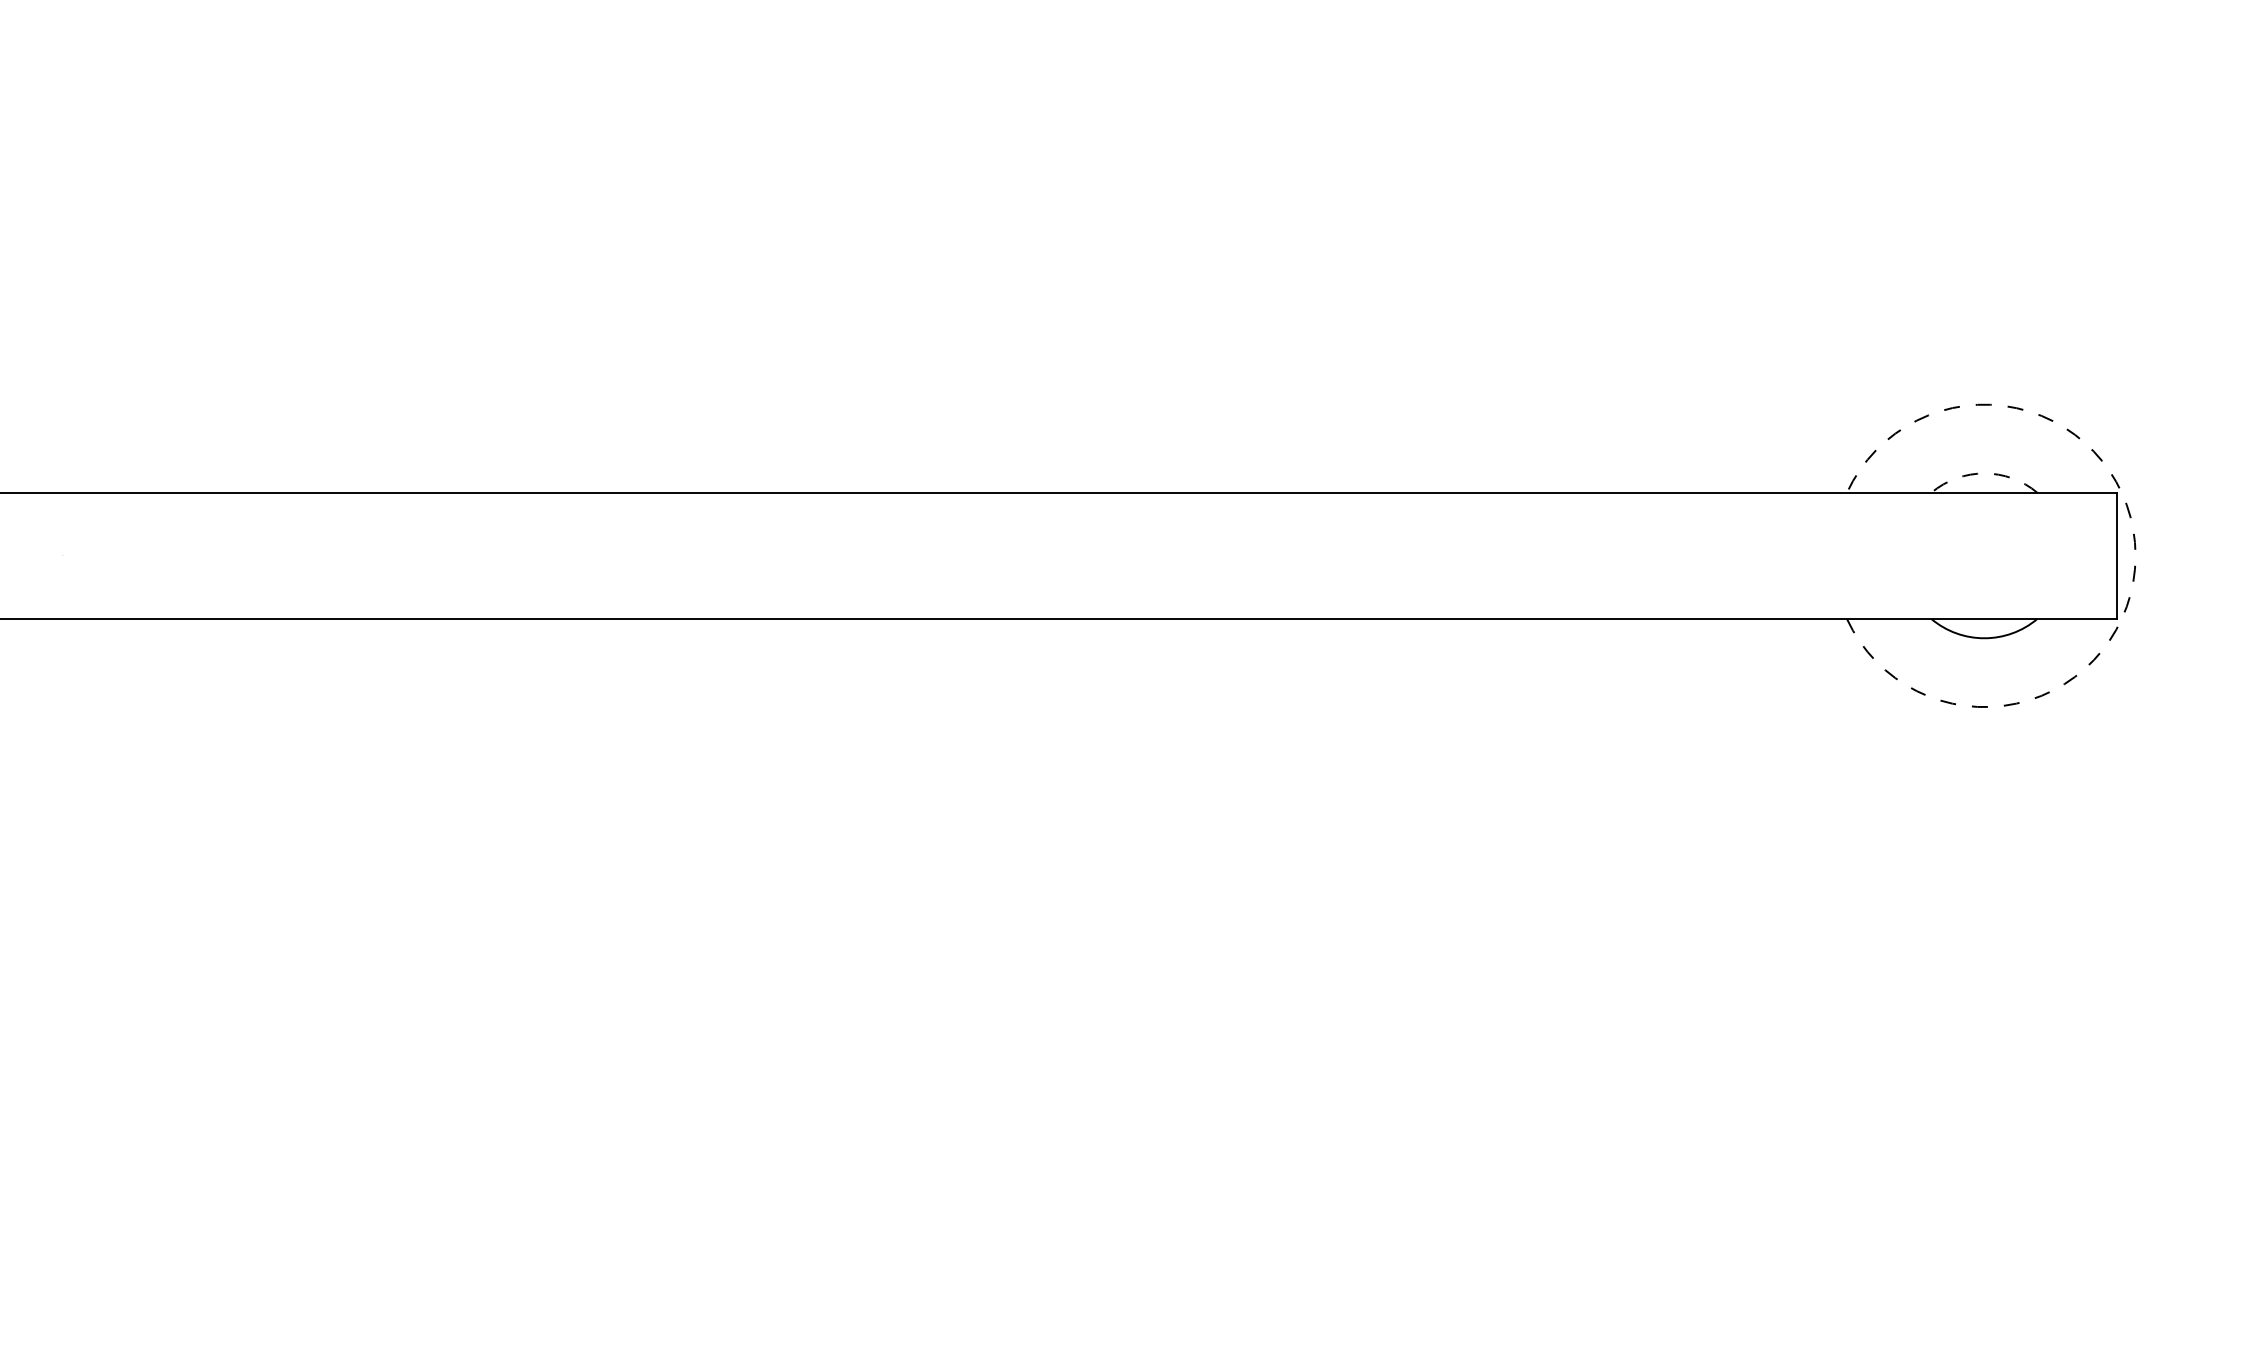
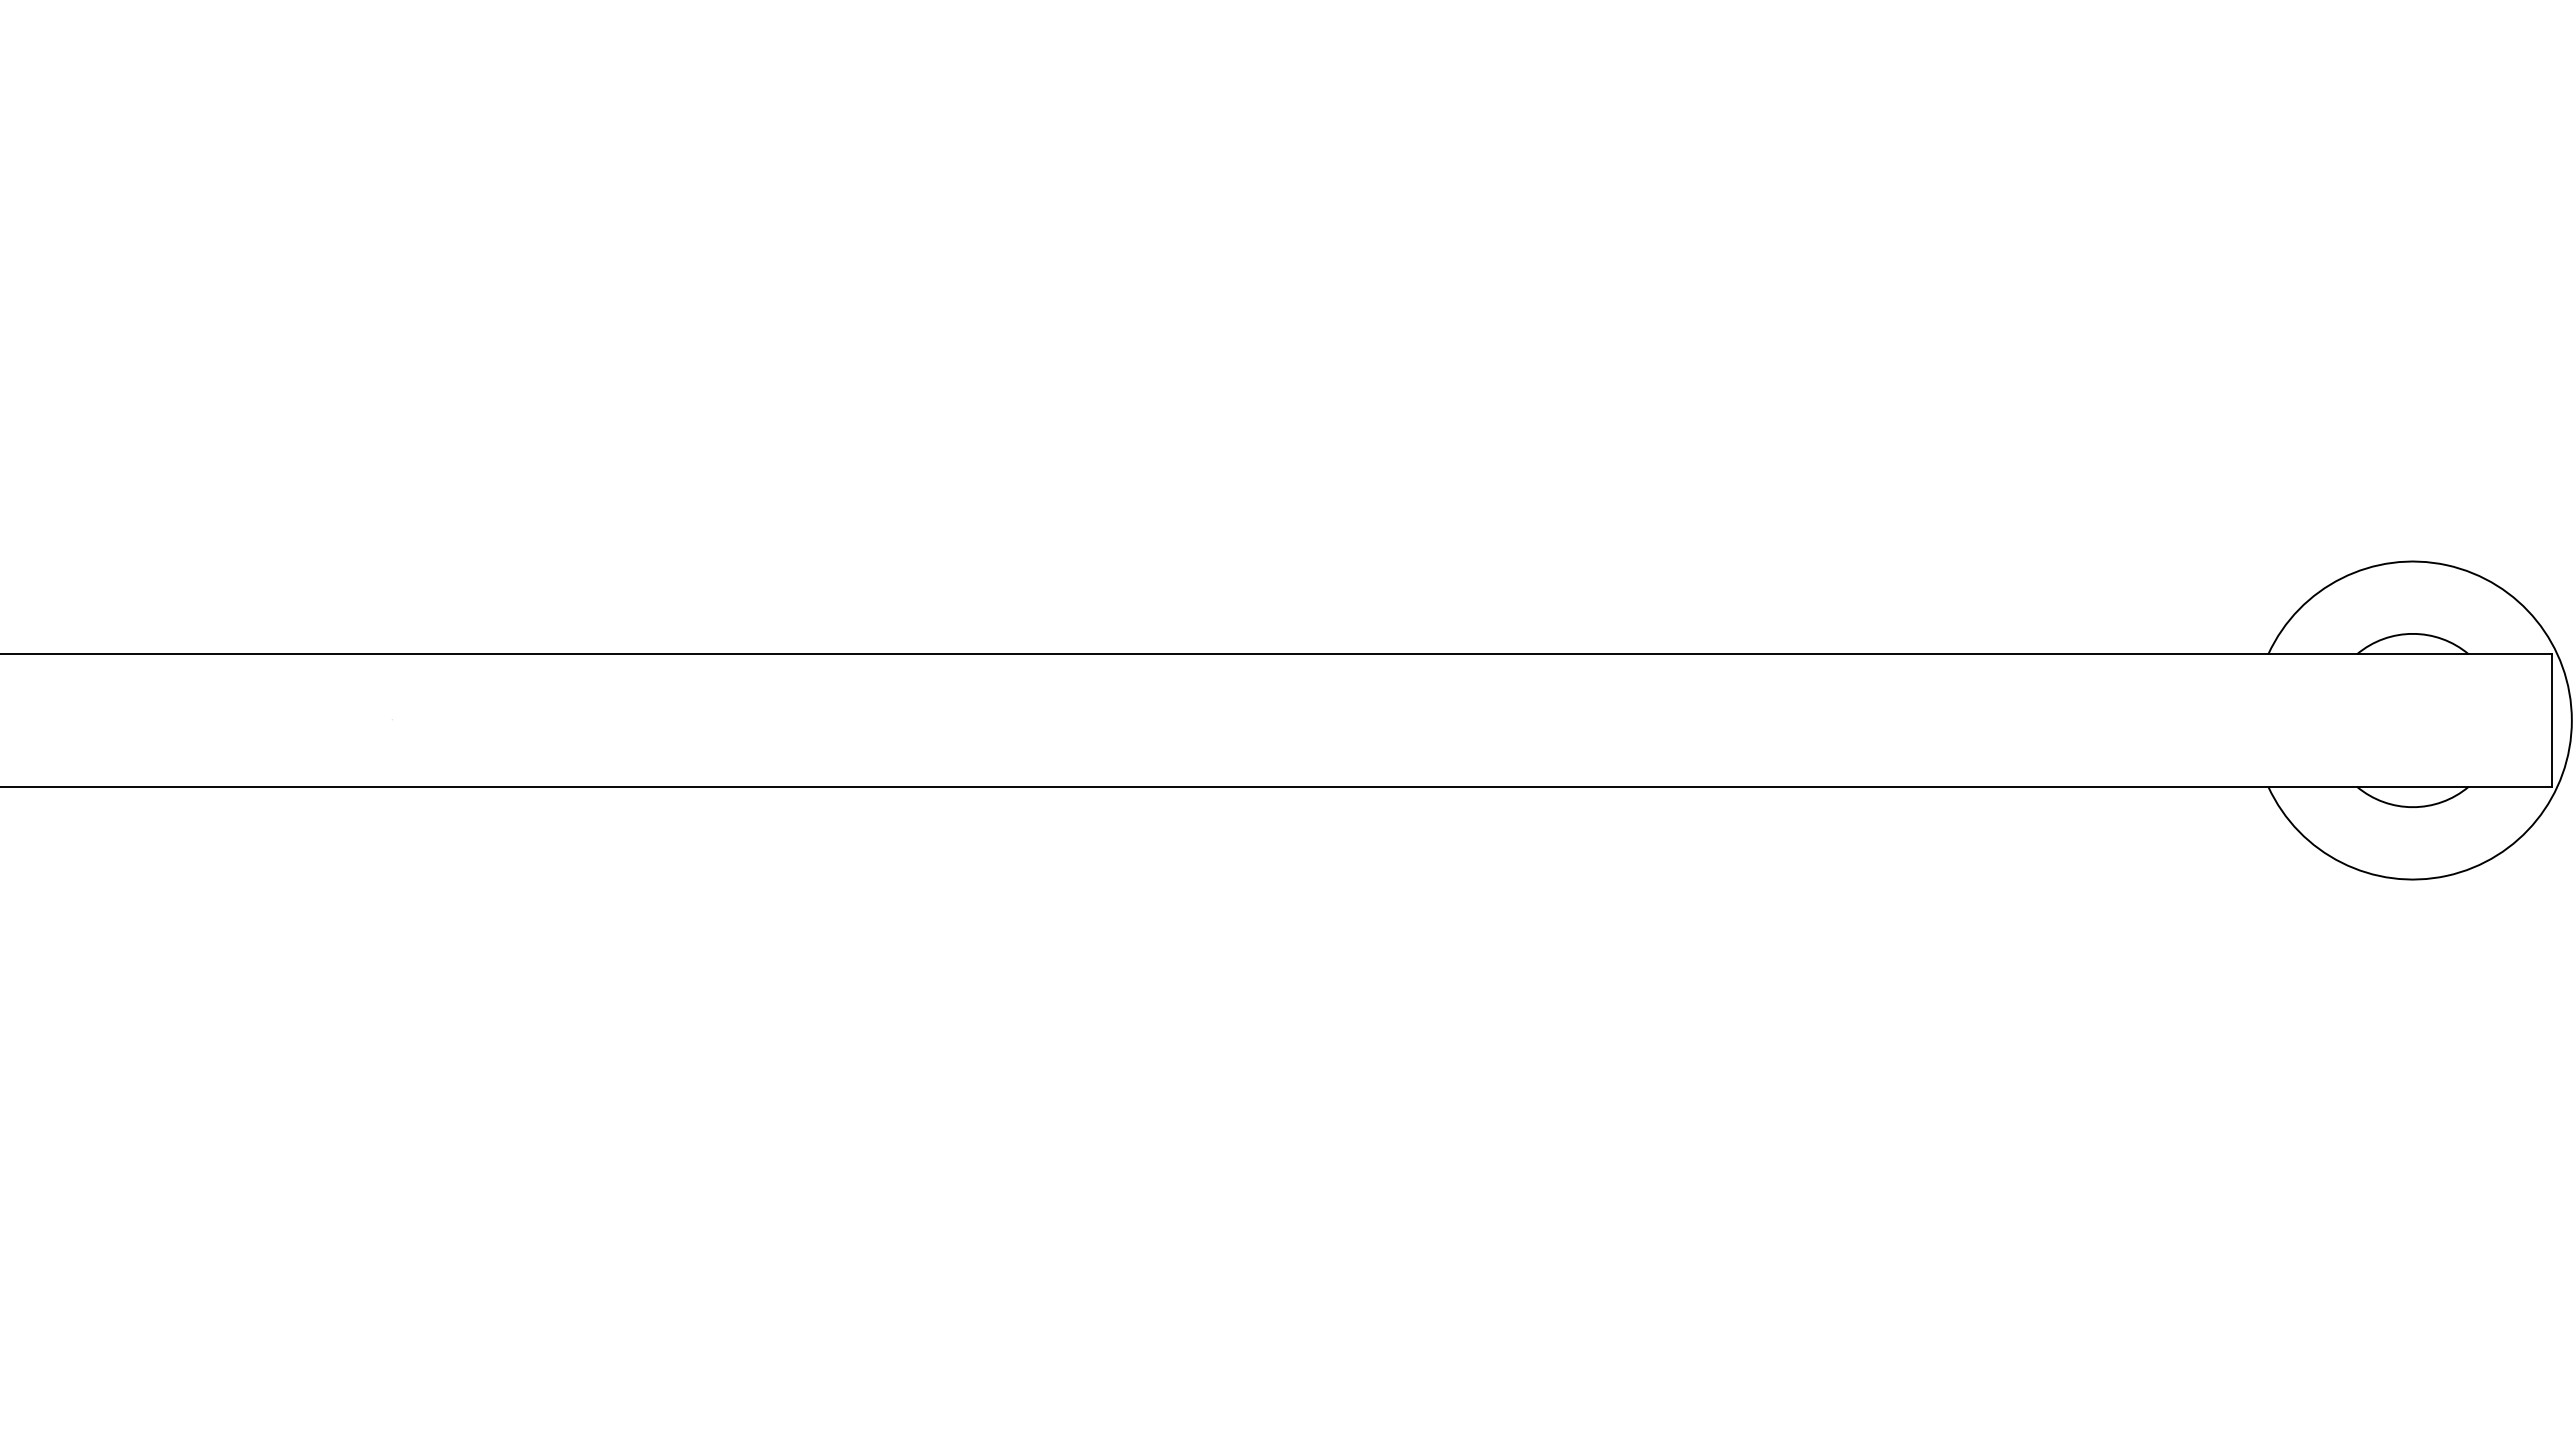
arc: (1984, 473) -> (2412, 633), dashed -> solid
arc: (2135, 555) -> (2571, 720), dashed -> solid

